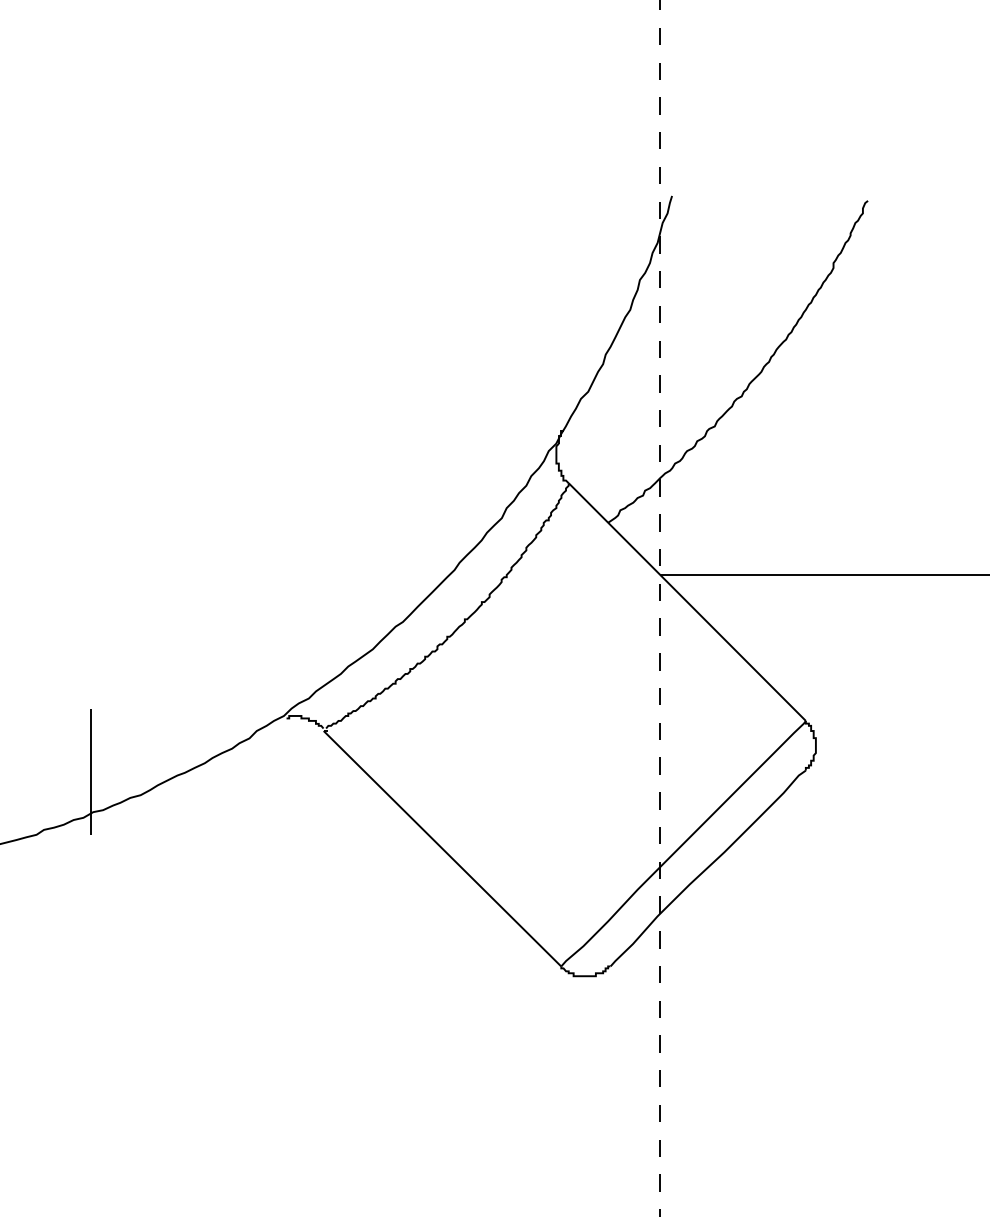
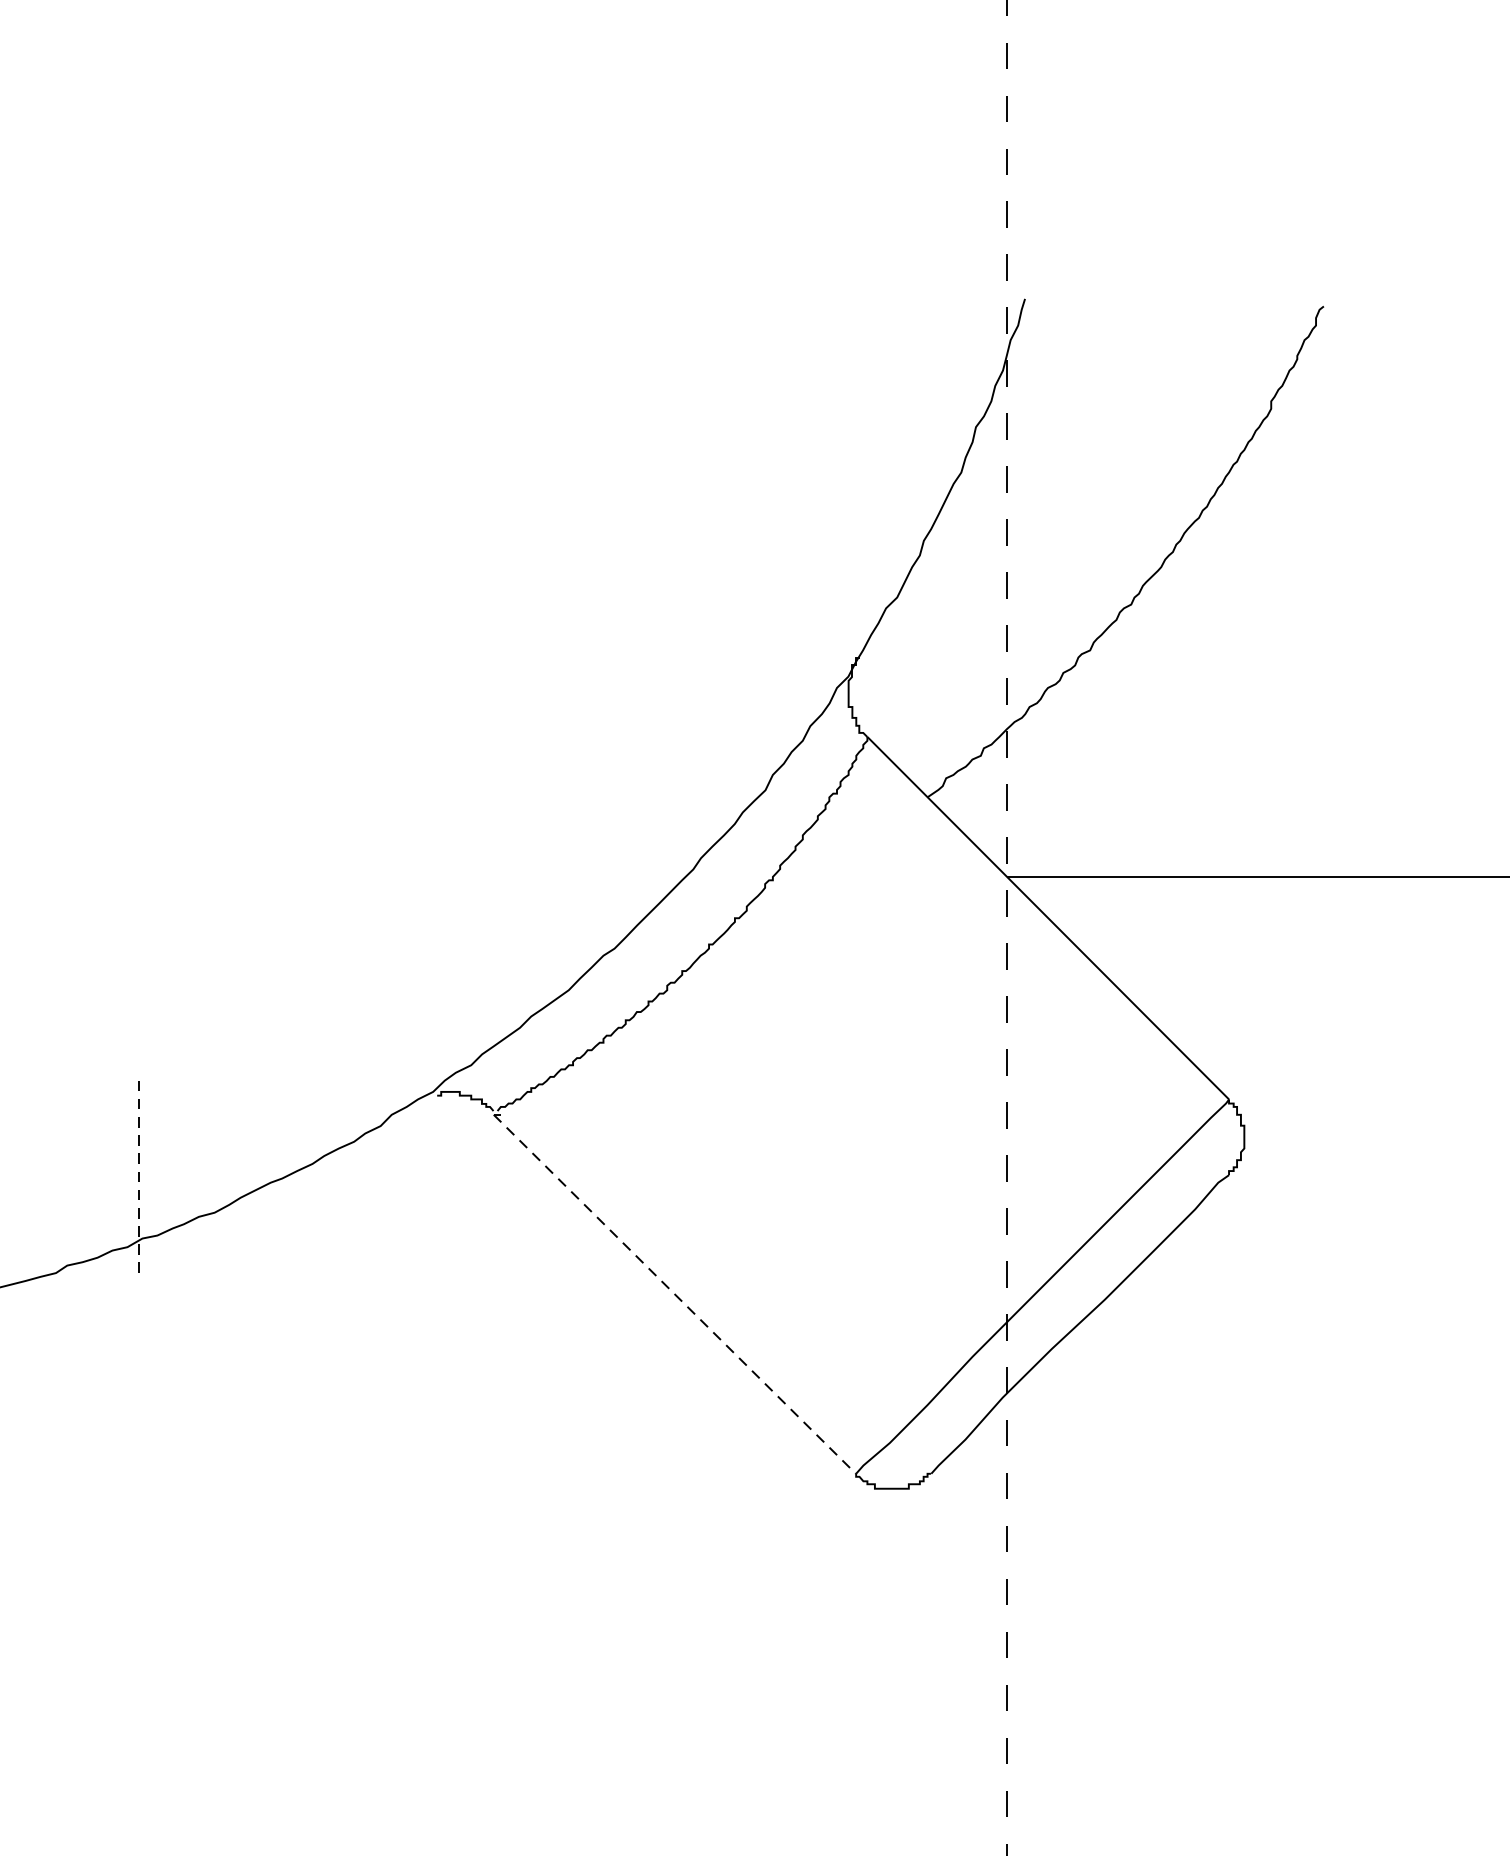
line: (90, 771) -> (138, 1176), solid -> dashed
line: (442, 849) -> (674, 1295), solid -> dashed

